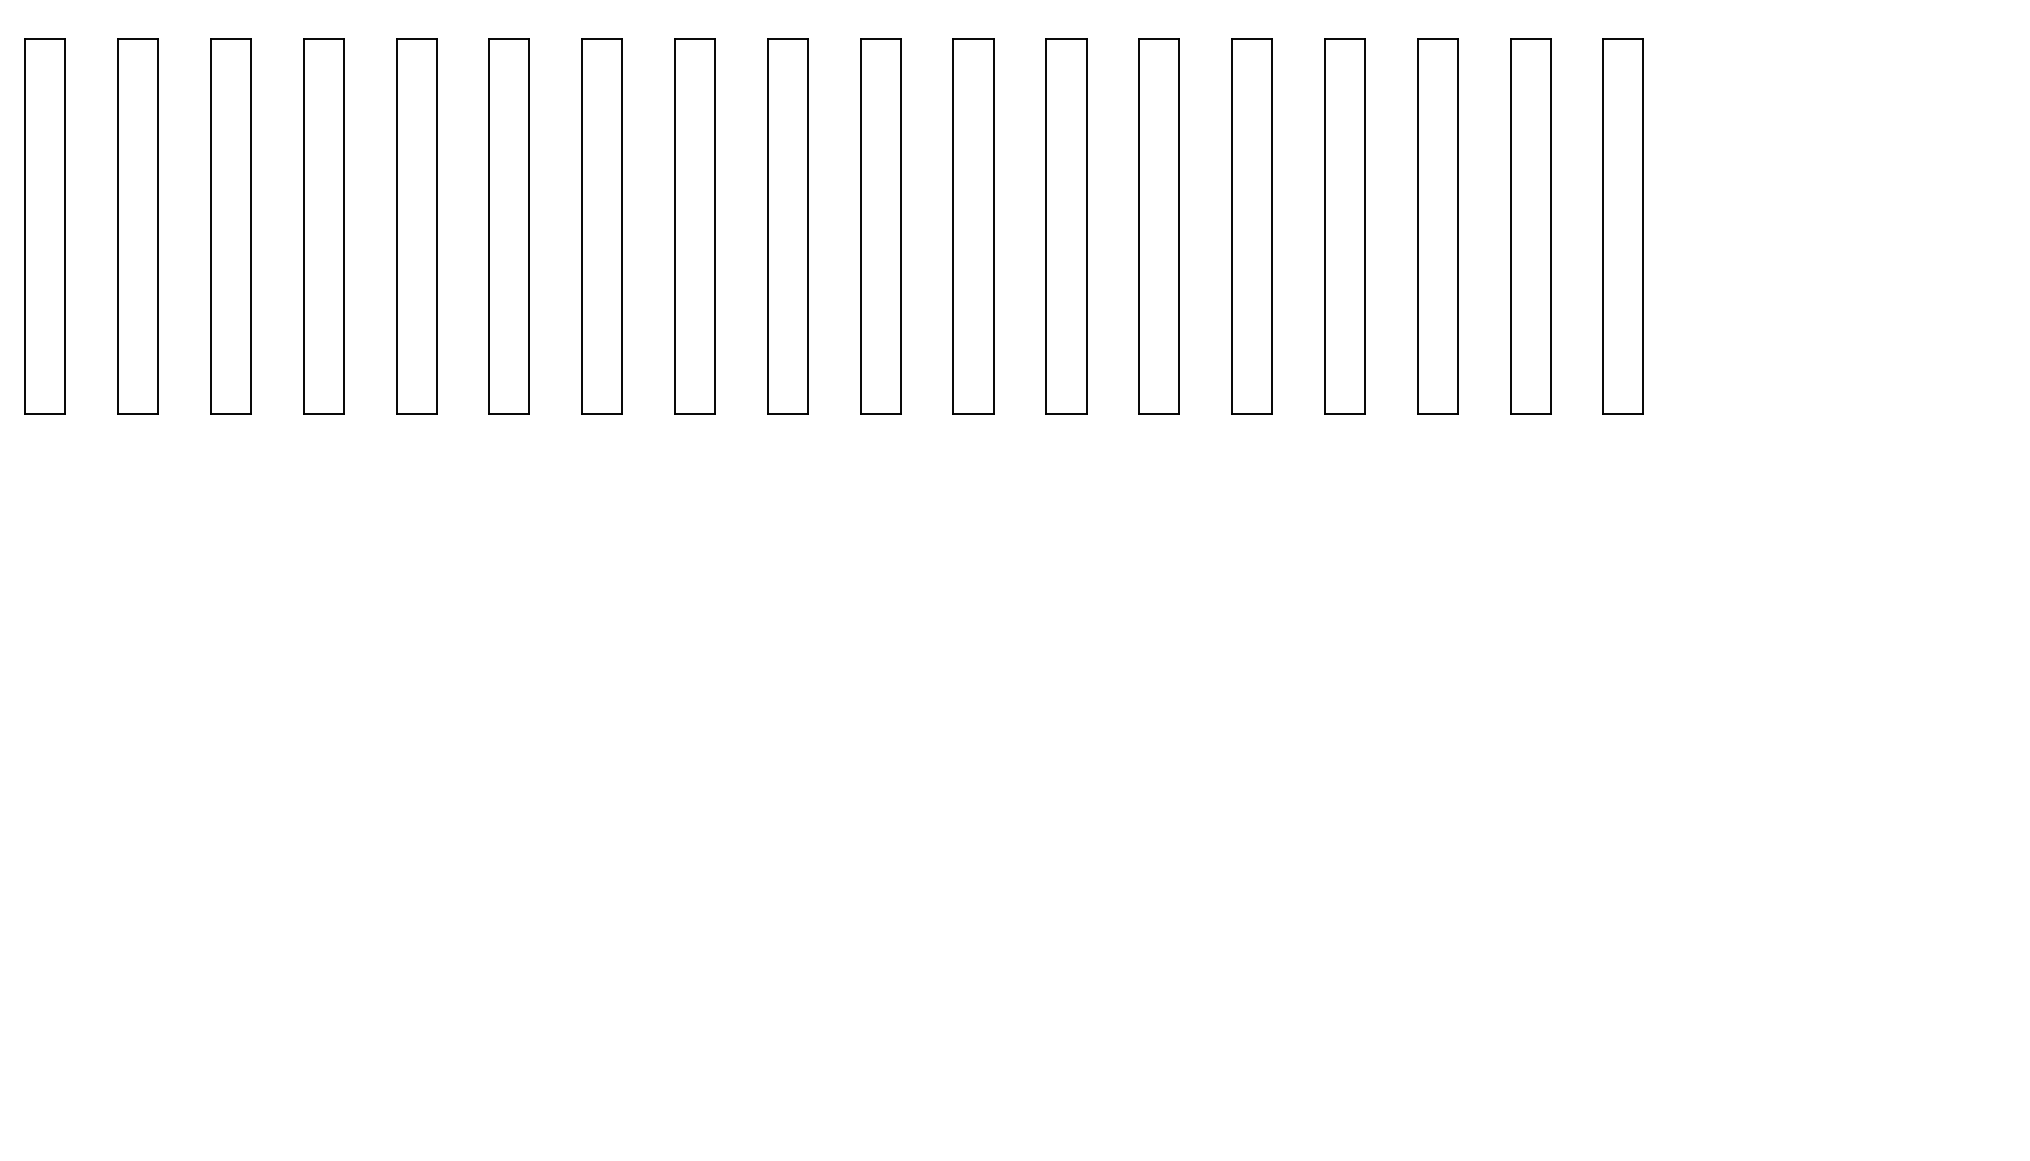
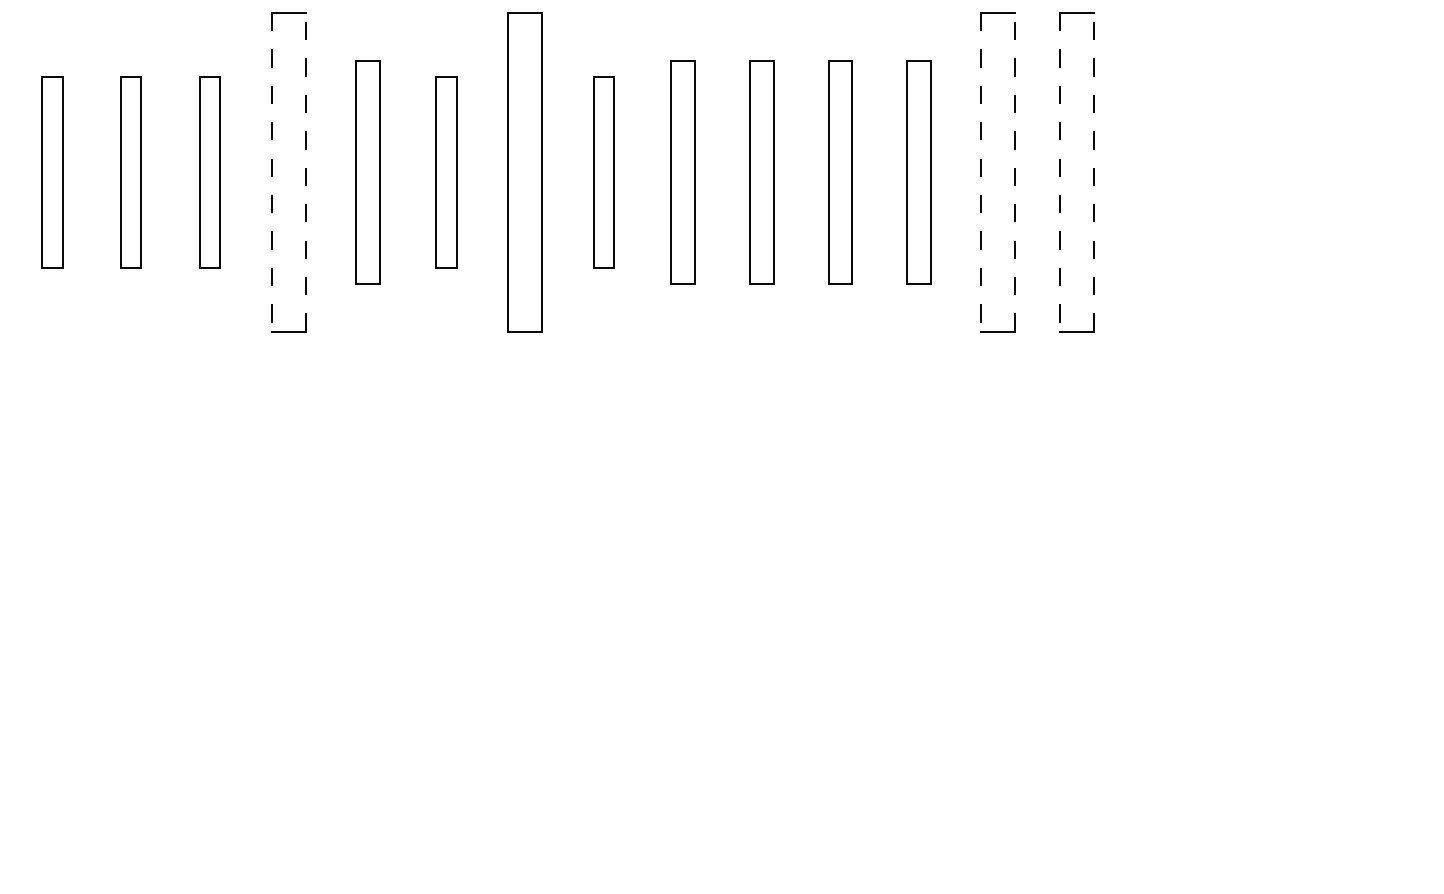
part: (416, 226) -> (52, 172), size x0.6
part: (508, 226) -> (130, 172), size x0.6
part: (601, 226) -> (209, 172), size x0.6
line: (675, 226) -> (272, 172), solid -> dashed
line: (715, 226) -> (306, 172), solid -> dashed
part: (787, 226) -> (367, 172), size x0.7
part: (880, 226) -> (446, 172), size x0.6
part: (1066, 226) -> (604, 172), size x0.6
part: (1158, 226) -> (682, 172), size x0.7
part: (1251, 226) -> (761, 172), size x0.7
part: (1344, 226) -> (840, 172), size x0.7
part: (1437, 226) -> (918, 172), size x0.7
line: (1510, 226) -> (980, 172), solid -> dashed
line: (1550, 226) -> (1014, 172), solid -> dashed
line: (1603, 226) -> (1059, 172), solid -> dashed
line: (1643, 226) -> (1093, 172), solid -> dashed

